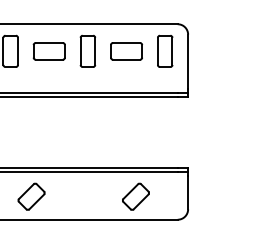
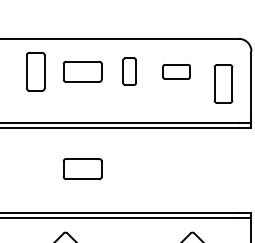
part: (87, 50) -> (129, 70), size x0.7
part: (165, 50) -> (223, 82), moved
part: (126, 51) -> (176, 71), size x0.7
part: (48, 131) -> (81, 169), added

